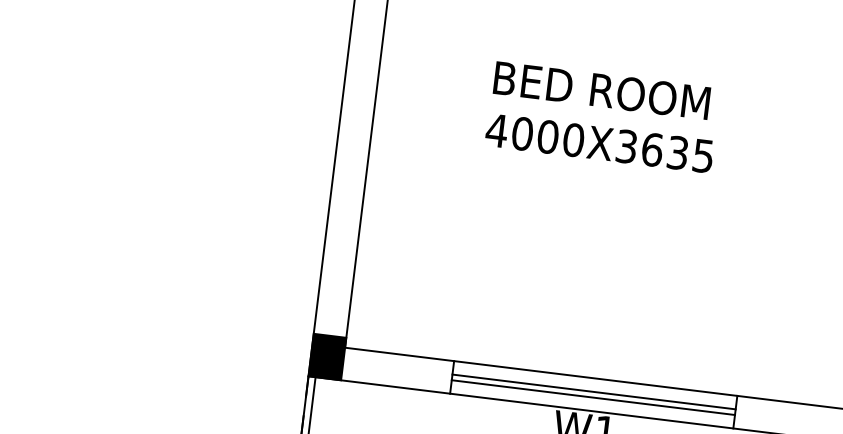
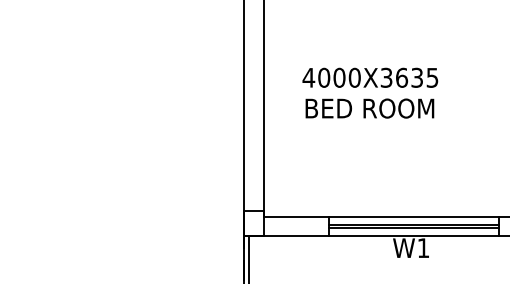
text: (601, 90) -> (369, 108), moved
text: (599, 142) -> (370, 77), moved
fill: (326, 356) -> (253, 223), removed

